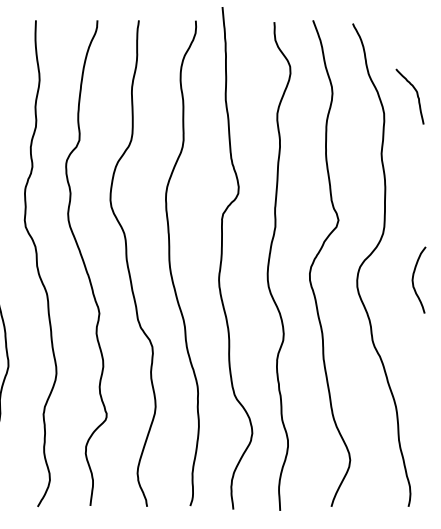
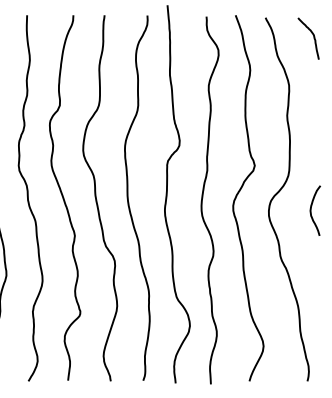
curve: (416, 96) -> (313, 38), moved

